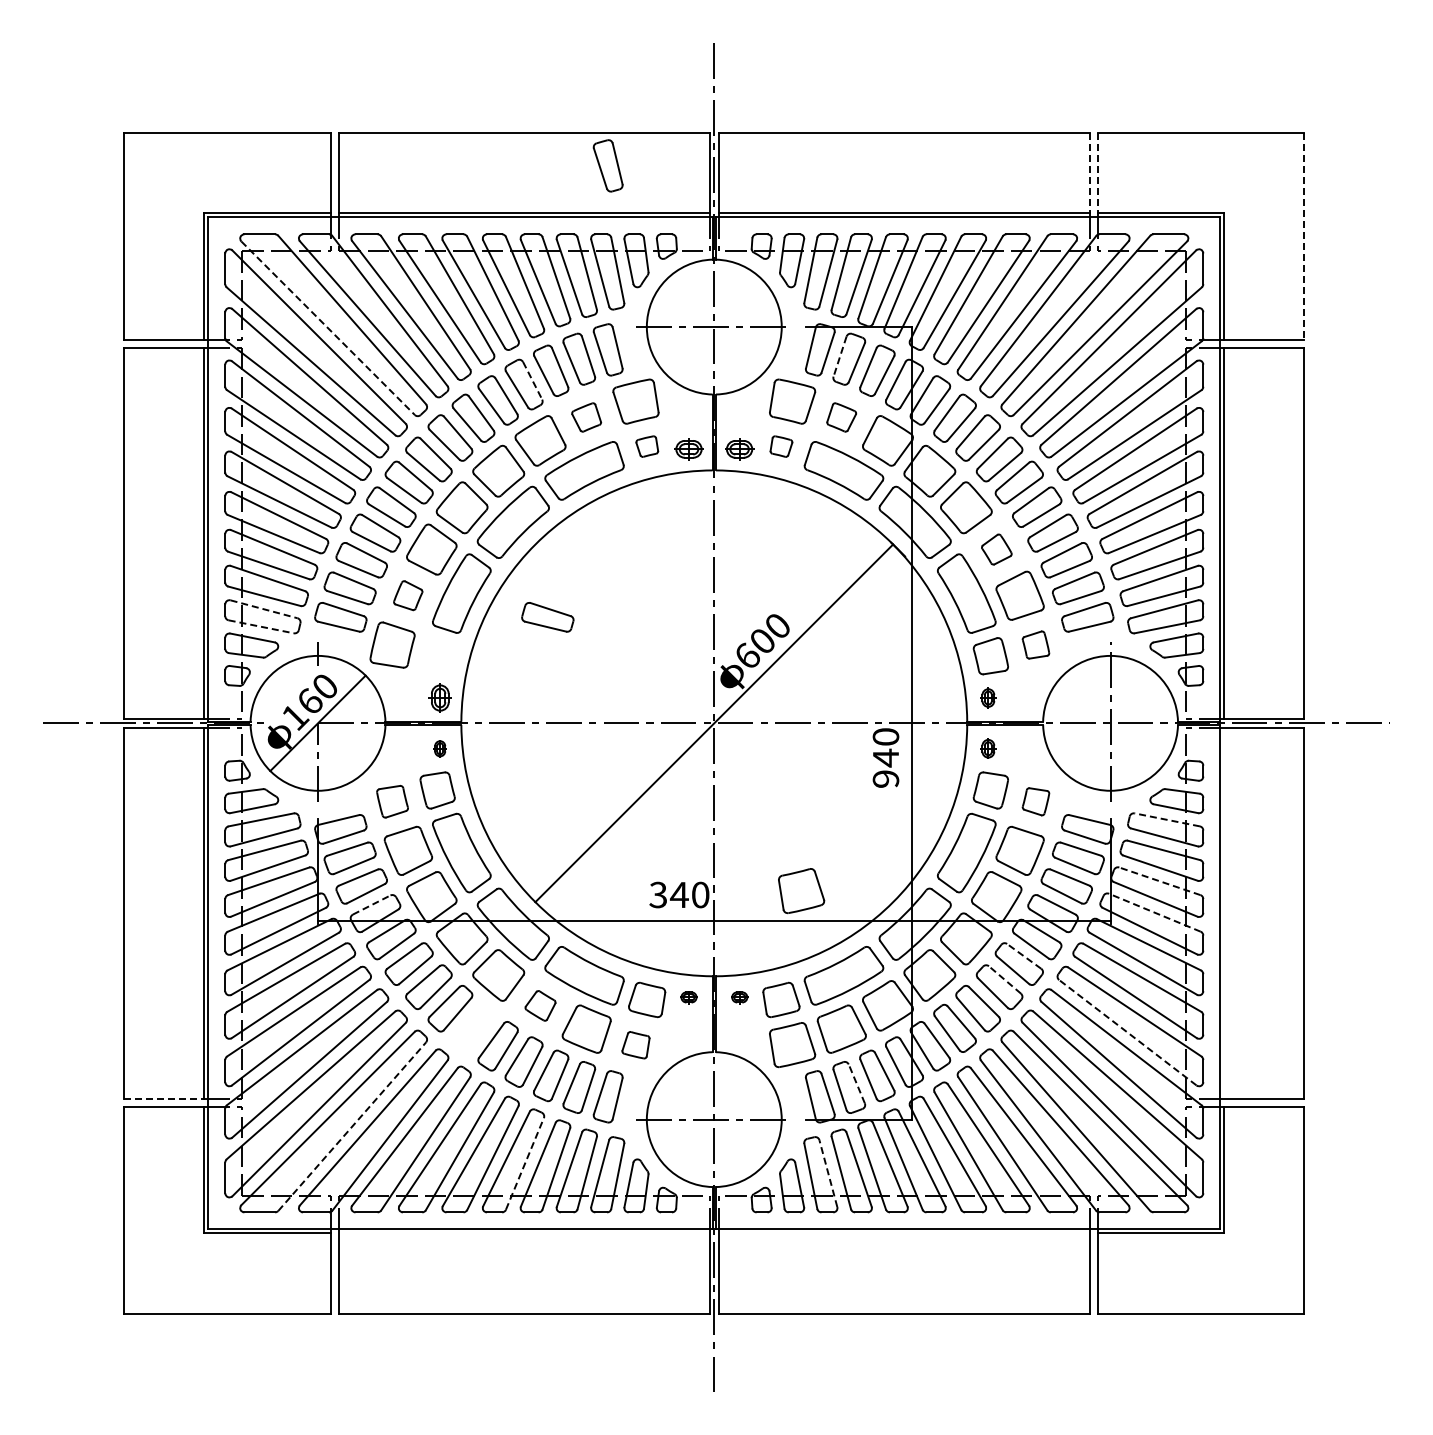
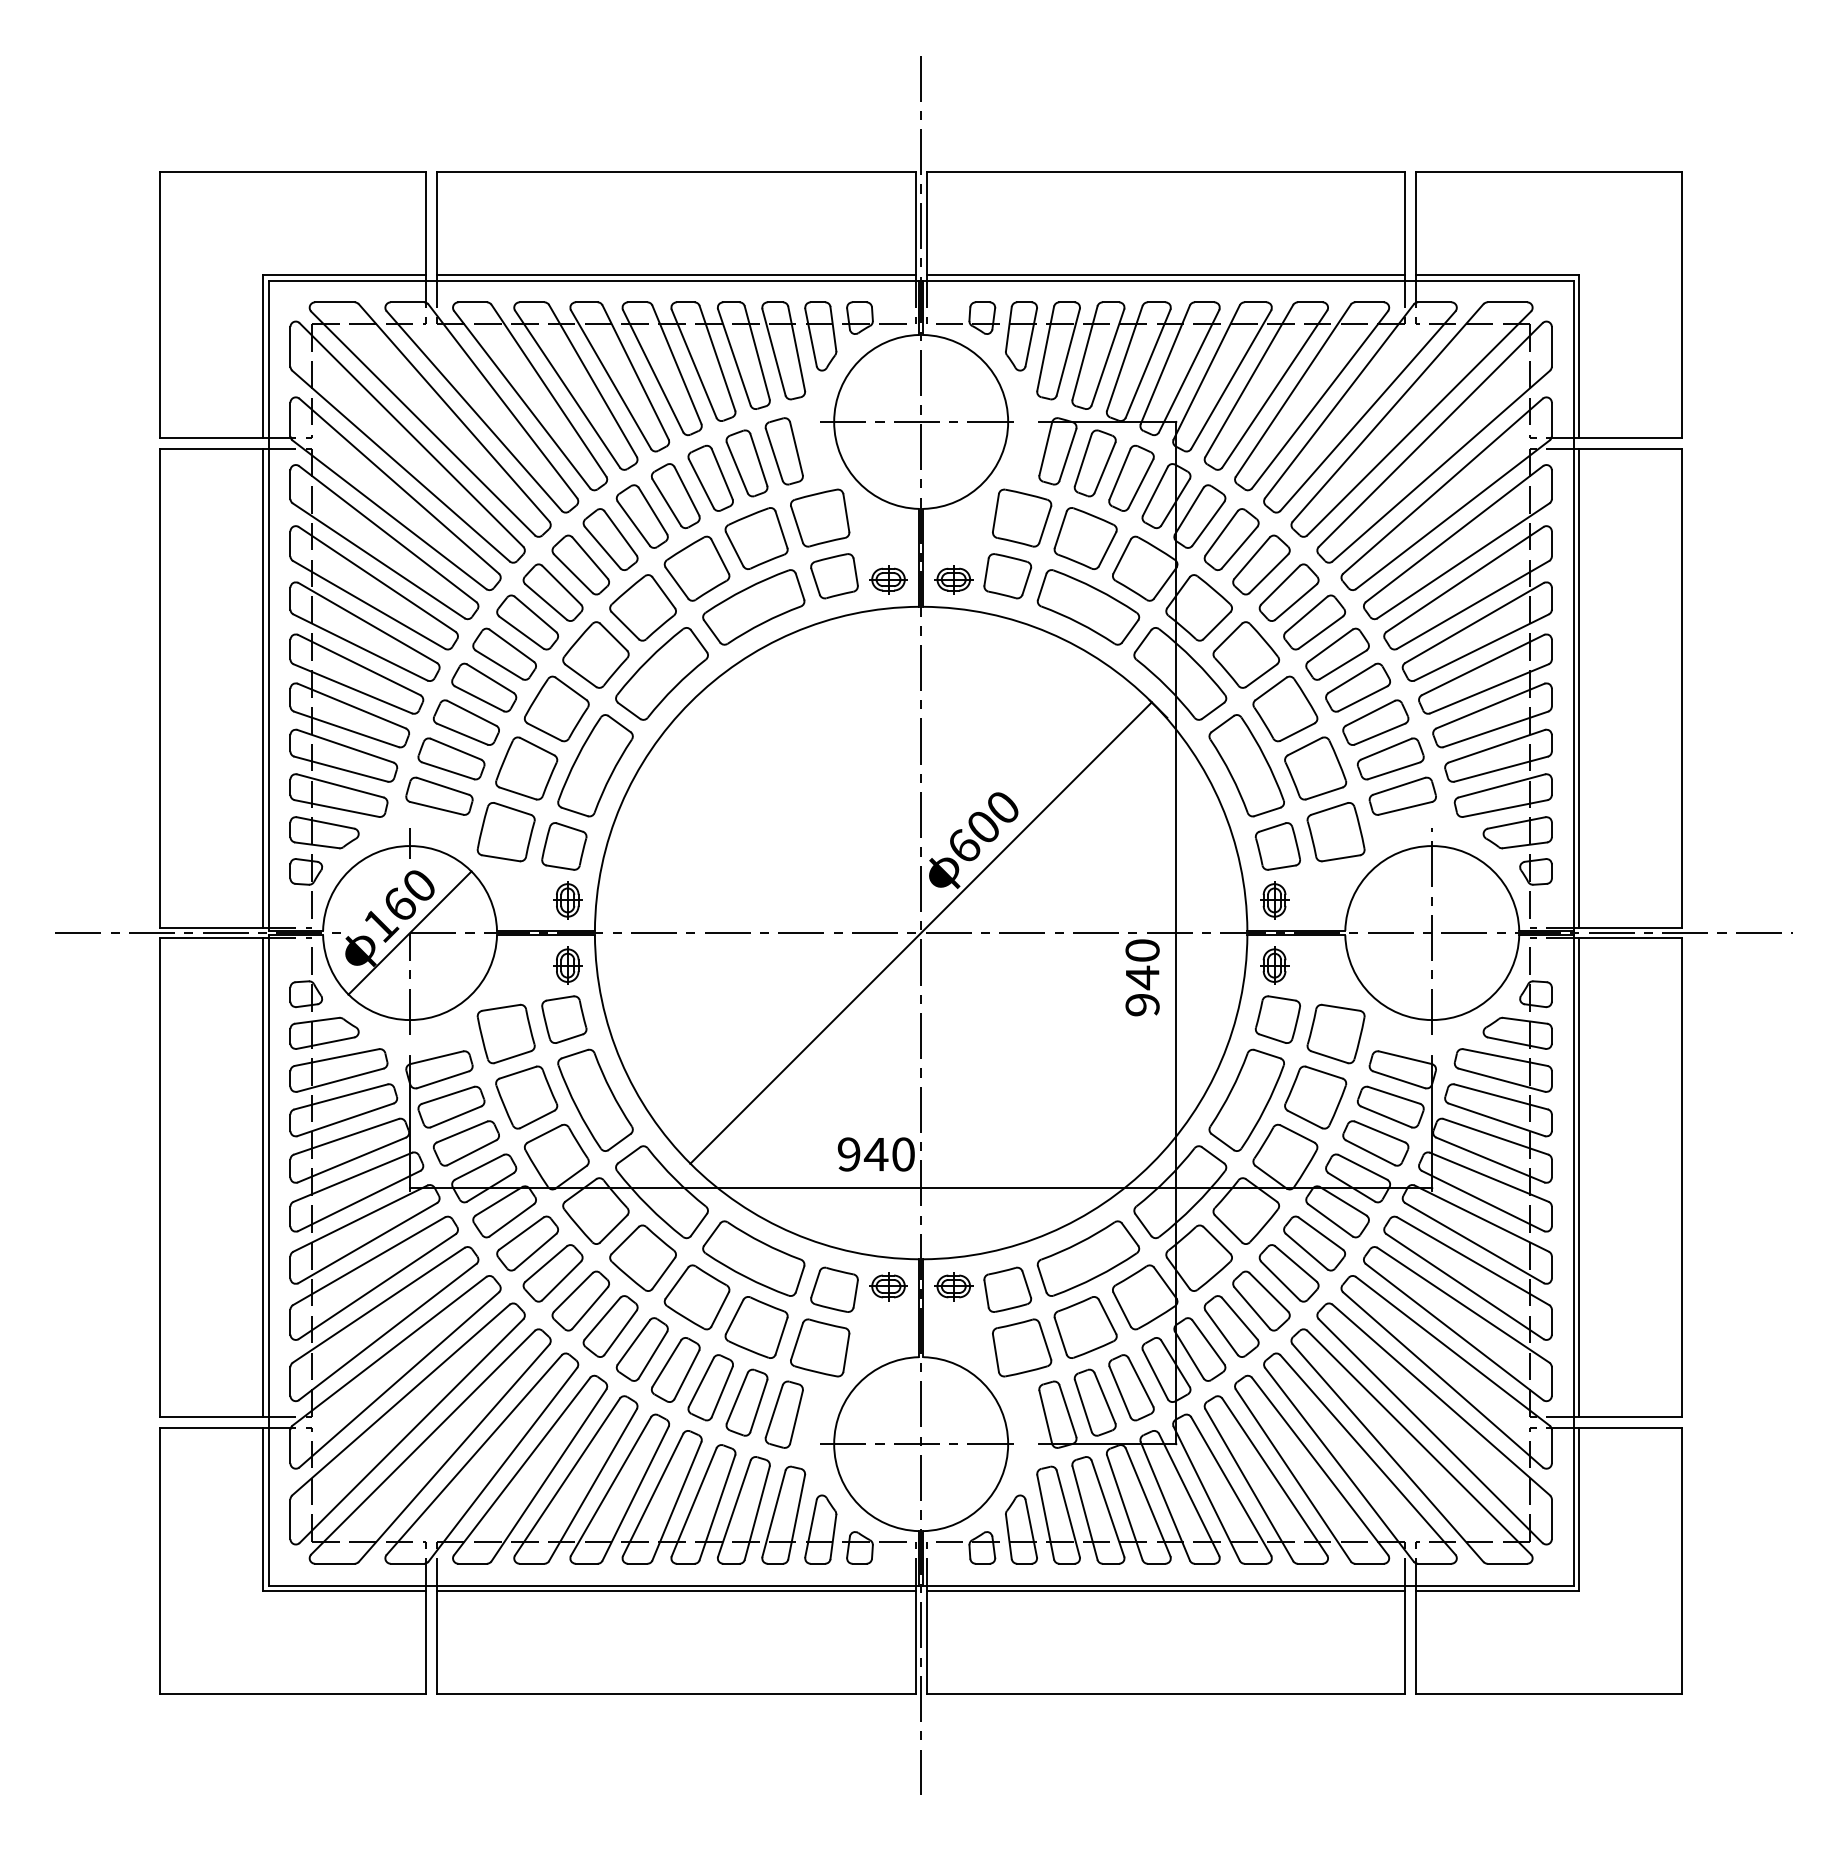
part: (607, 165) -> (783, 213), removed
line: (1089, 175) -> (1405, 226), dashed -> solid
line: (1097, 175) -> (1415, 226), dashed -> solid
line: (1304, 236) -> (1682, 305), dashed -> solid
line: (328, 328) -> (423, 423), dashed -> solid
line: (839, 357) -> (1082, 461), dashed -> solid
line: (532, 381) -> (686, 492), dashed -> solid
part: (586, 417) -> (756, 538), size x1.67
part: (841, 417) -> (1085, 538), size x1.67
part: (647, 446) -> (835, 575), size x1.67
part: (781, 446) -> (1007, 575), size x1.67
part: (996, 549) -> (1285, 708), size x1.67
part: (407, 595) -> (525, 768), size x1.67
line: (264, 609) -> (341, 786), dashed -> solid
part: (547, 617) -> (706, 796), removed
line: (261, 626) -> (337, 808), dashed -> solid
part: (1035, 644) -> (1335, 831), size x1.67
part: (437, 656) -> (564, 846), added
part: (988, 697) -> (1274, 899), size x1.43
part: (439, 748) -> (566, 965), size x1.67
part: (988, 748) -> (1274, 965), size x1.43
part: (392, 801) -> (506, 1033), size x1.43
part: (1035, 801) -> (1335, 1033), size x1.67
line: (1166, 819) -> (1504, 1057), dashed -> solid
line: (1159, 881) -> (1495, 1137), dashed -> solid
part: (801, 891) -> (1033, 1149), removed
text: (657, 894) -> (847, 1153), 340 -> 940
line: (372, 904) -> (480, 1166), dashed -> solid
line: (1154, 912) -> (1488, 1177), dashed -> solid
line: (1224, 912) -> (1579, 1177), added
line: (1023, 956) -> (1319, 1233), dashed -> solid
line: (1004, 979) -> (1295, 1263), dashed -> solid
part: (688, 997) -> (887, 1286), size x1.67
part: (739, 997) -> (953, 1286), size x1.67
part: (540, 1005) -> (696, 1296), size x1.67
part: (473, 1027) -> (610, 1325), added
line: (1127, 1032) -> (1454, 1331), dashed -> solid
part: (635, 1045) -> (819, 1348), size x1.67
line: (856, 1083) -> (1104, 1397), dashed -> solid
line: (166, 1098) -> (214, 1416), dashed -> solid
line: (352, 1126) -> (454, 1453), dashed -> solid
line: (524, 1163) -> (676, 1500), dashed -> solid
line: (828, 1173) -> (1068, 1513), dashed -> solid
line: (524, 1233) -> (676, 1591), added
line: (903, 1233) -> (1165, 1591), added

